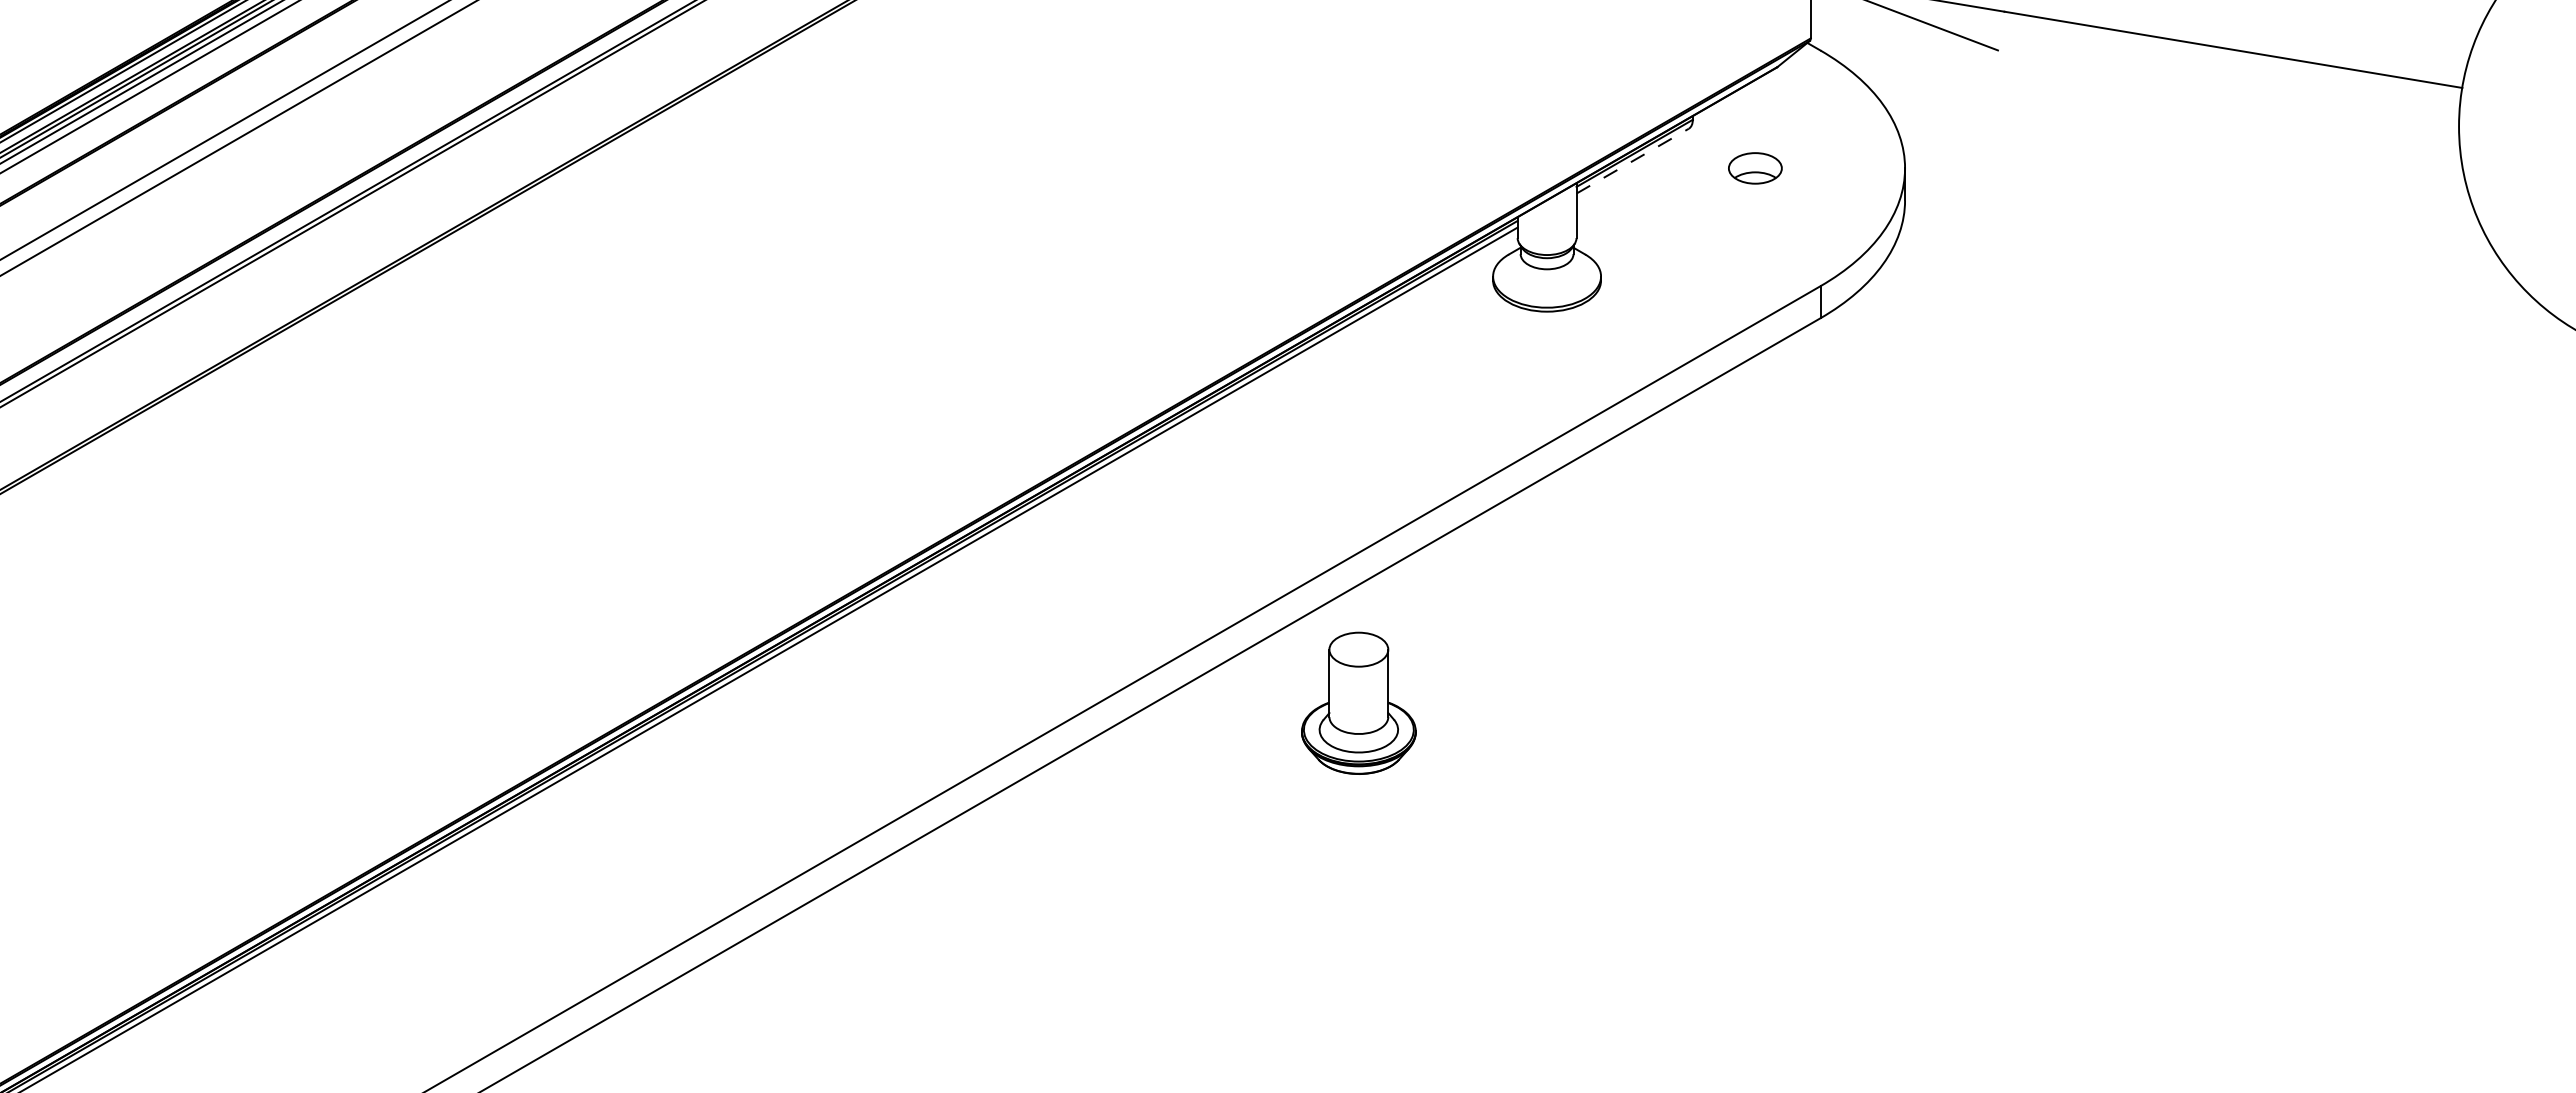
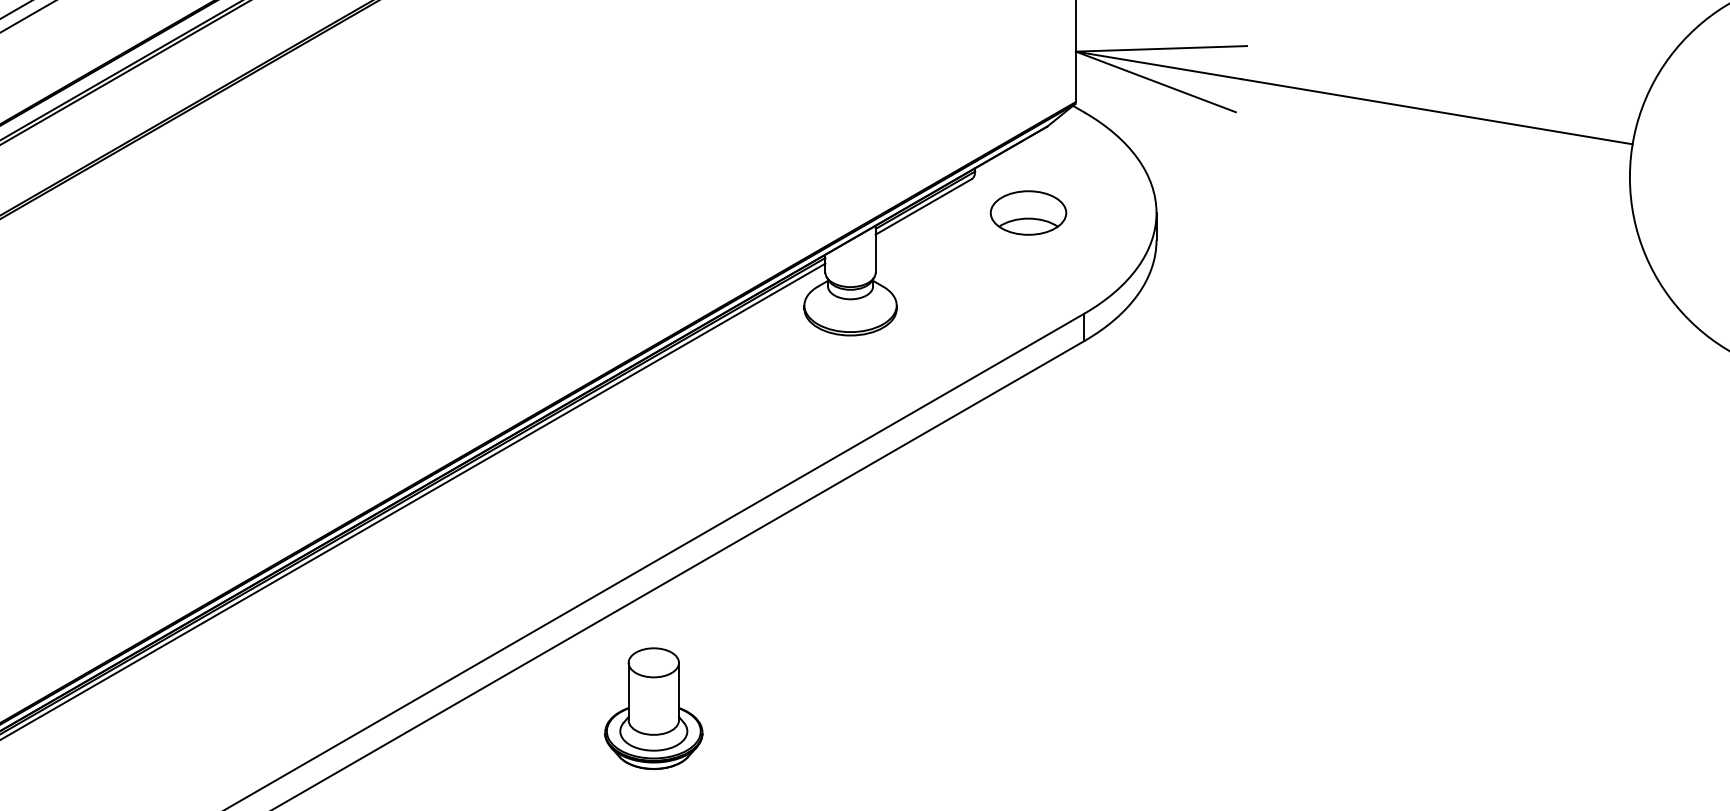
line: (1632, 161) -> (923, 207), dashed -> solid
part: (1755, 168) -> (1028, 213), size x1.67
part: (1358, 702) -> (653, 707), moved

